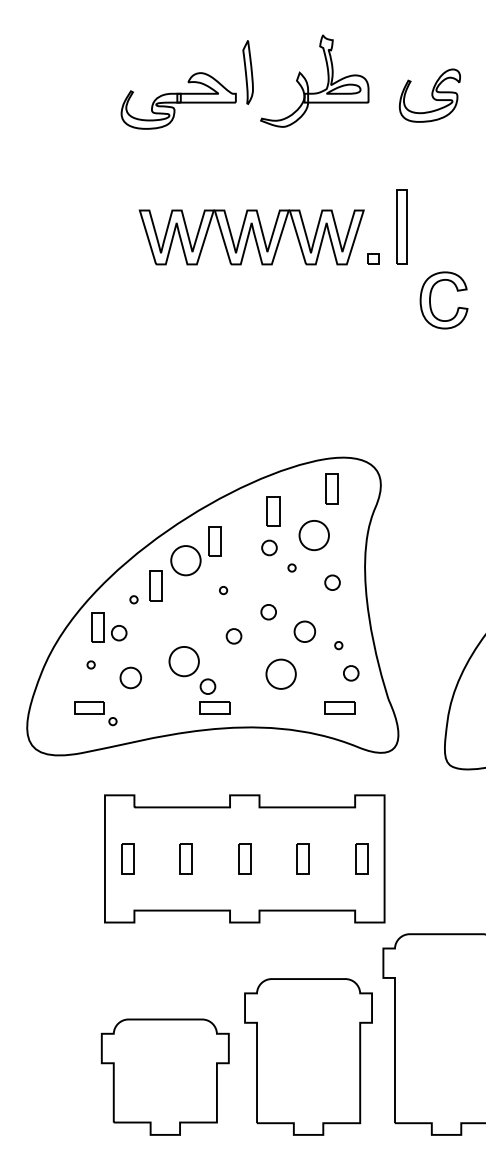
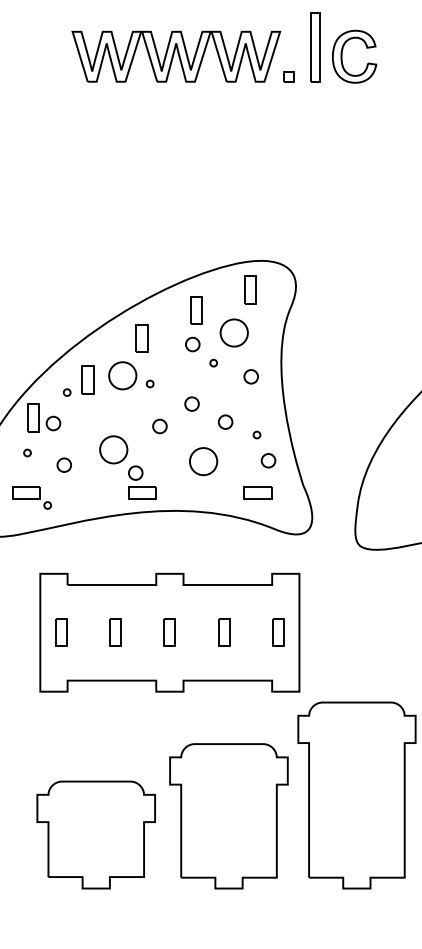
part: (431, 296) -> (342, 53), moved
part: (185, 560) -> (122, 375), moved
part: (304, 631) -> (225, 421), size x0.71
part: (130, 678) -> (63, 465), size x0.71

